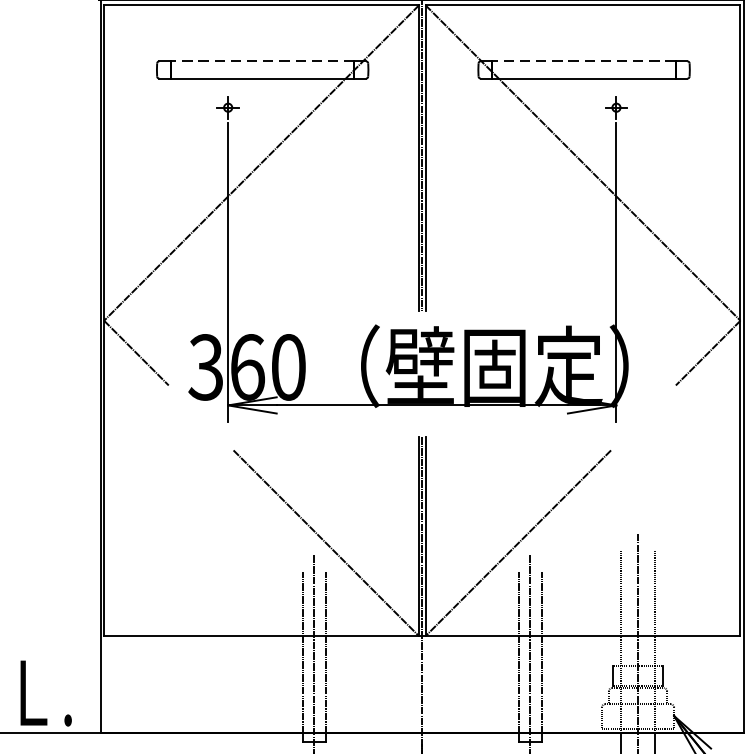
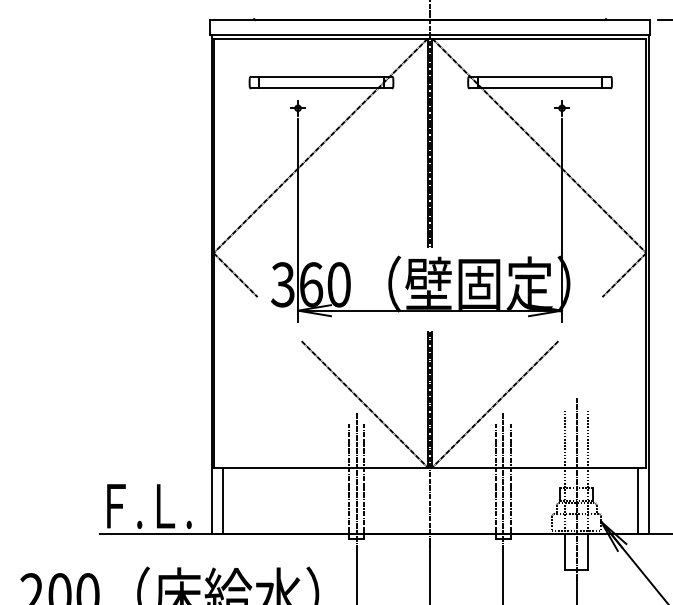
line: (262, 61) -> (321, 76), dashed -> solid
line: (583, 61) -> (539, 76), dashed -> solid
line: (117, 684) -> (222, 500), added
line: (727, 684) -> (637, 500), added

